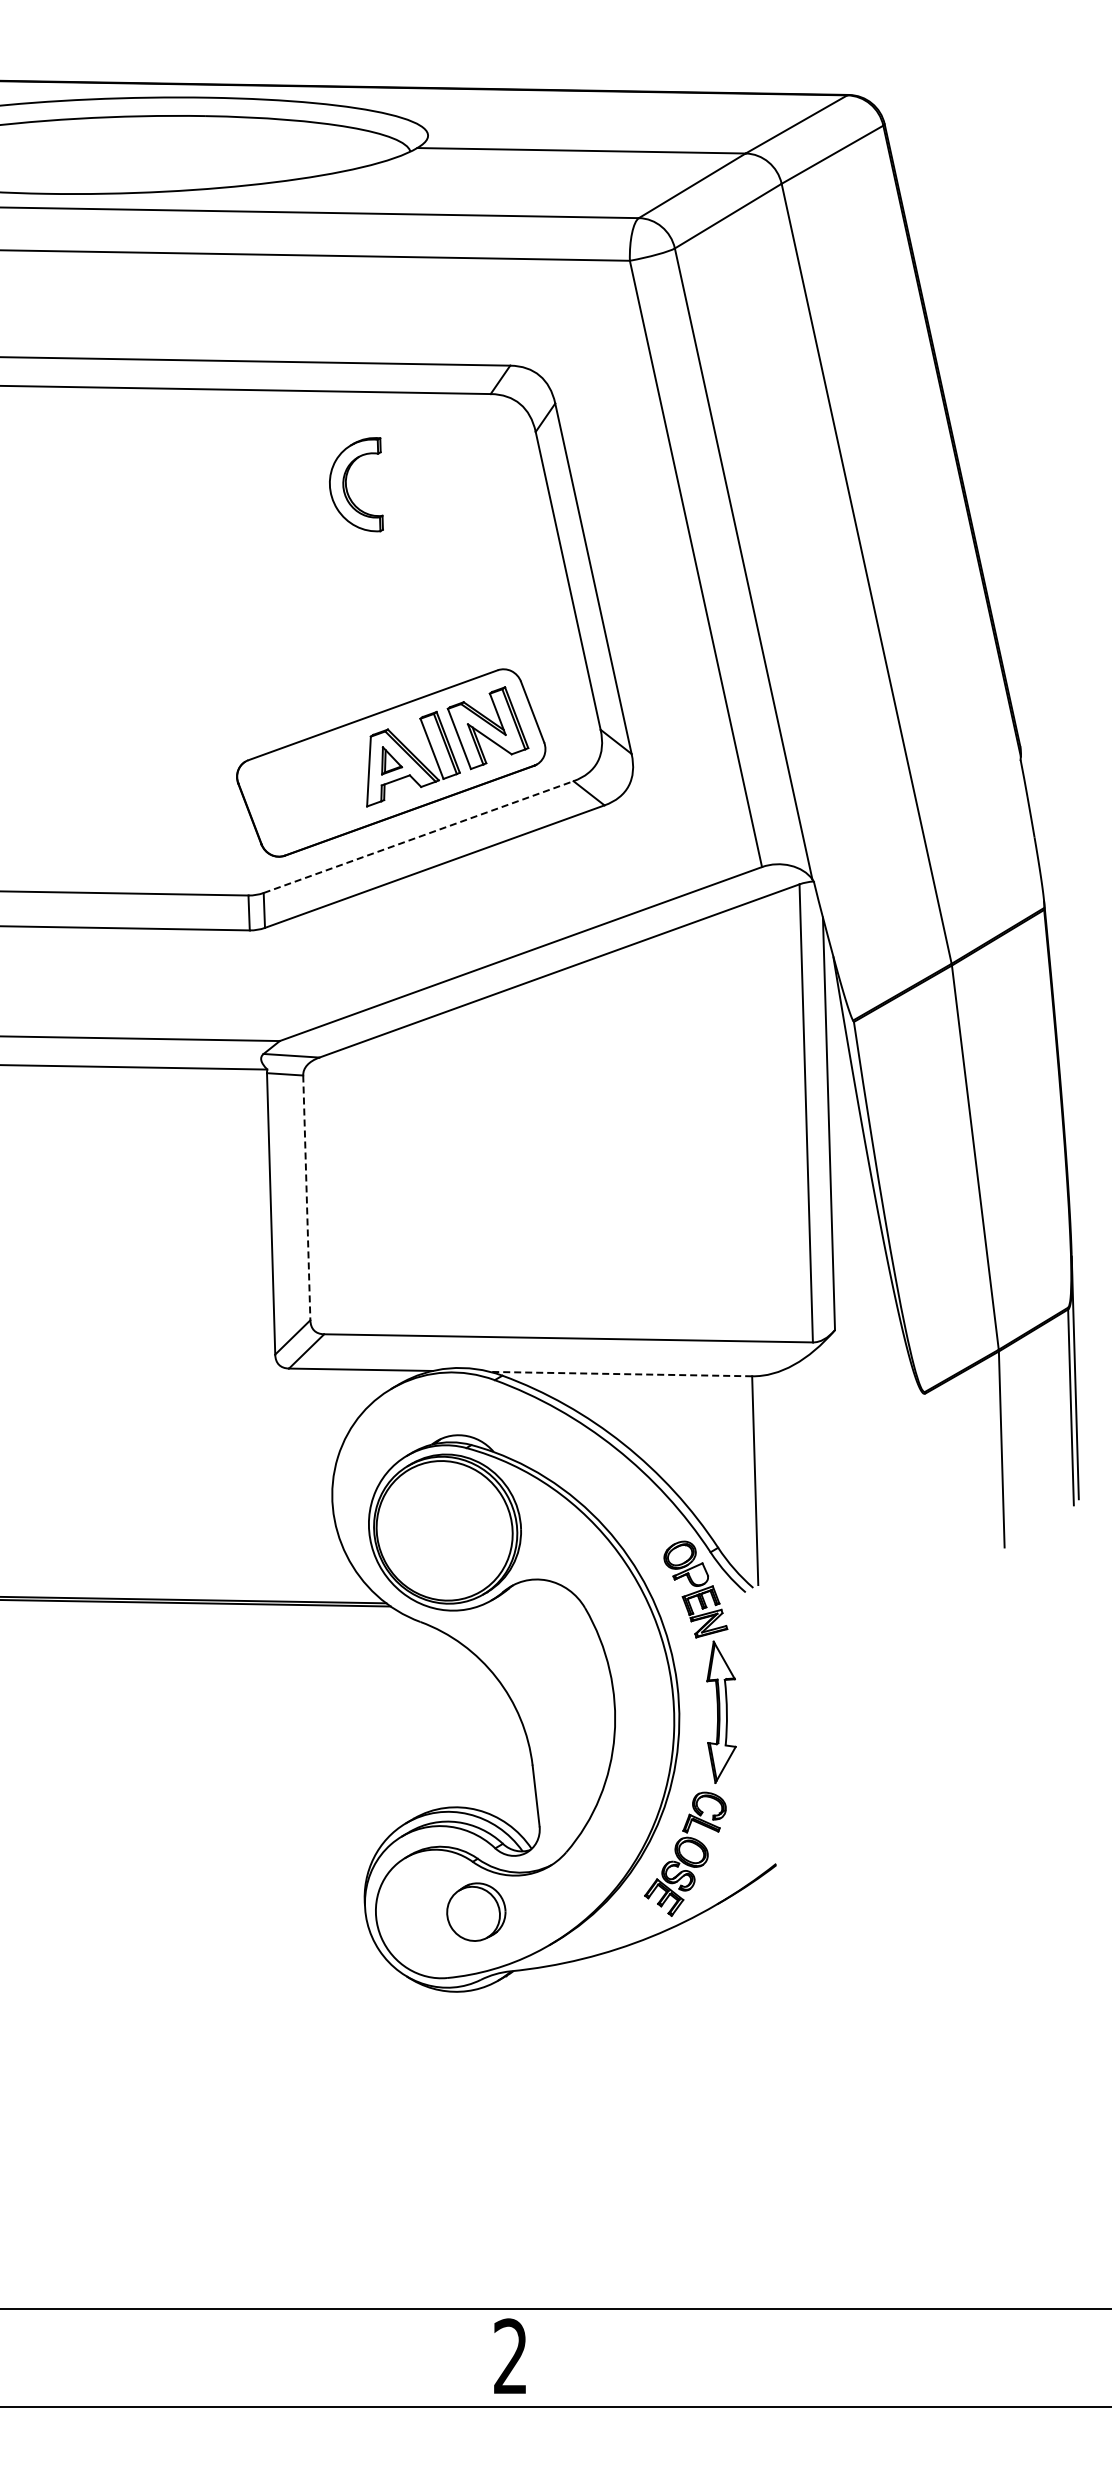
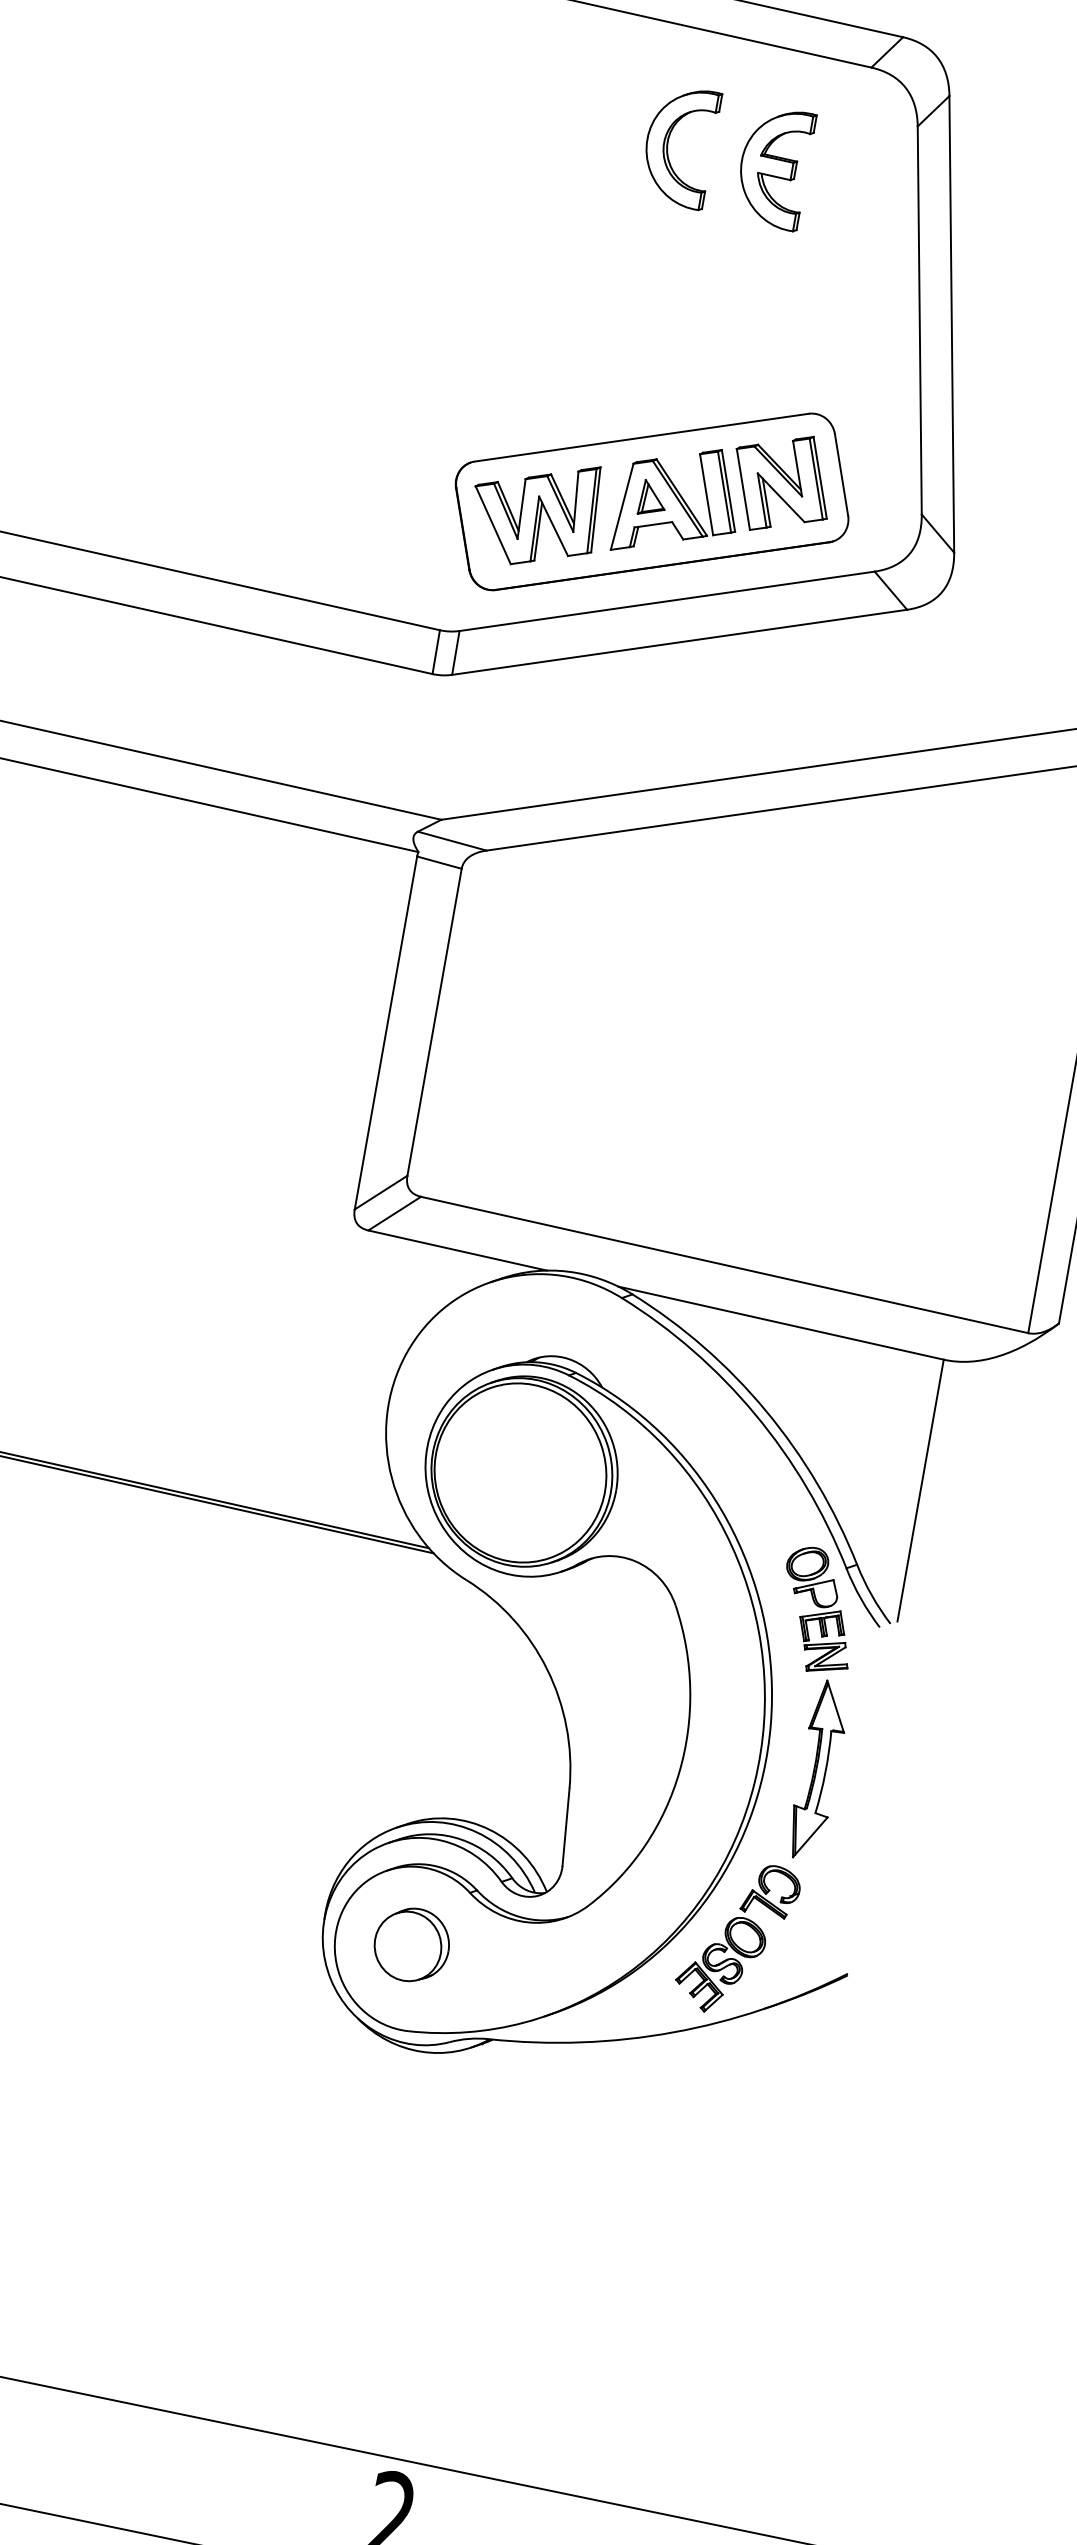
part: (432, 485) -> (775, 166), added
part: (302, 788) -> (534, 510), added
line: (418, 837) -> (666, 601), dashed -> solid
line: (306, 1198) -> (434, 1022), dashed -> solid
line: (621, 1374) -> (781, 1323), dashed -> solid
part: (476, 1911) -> (412, 1944), moved

